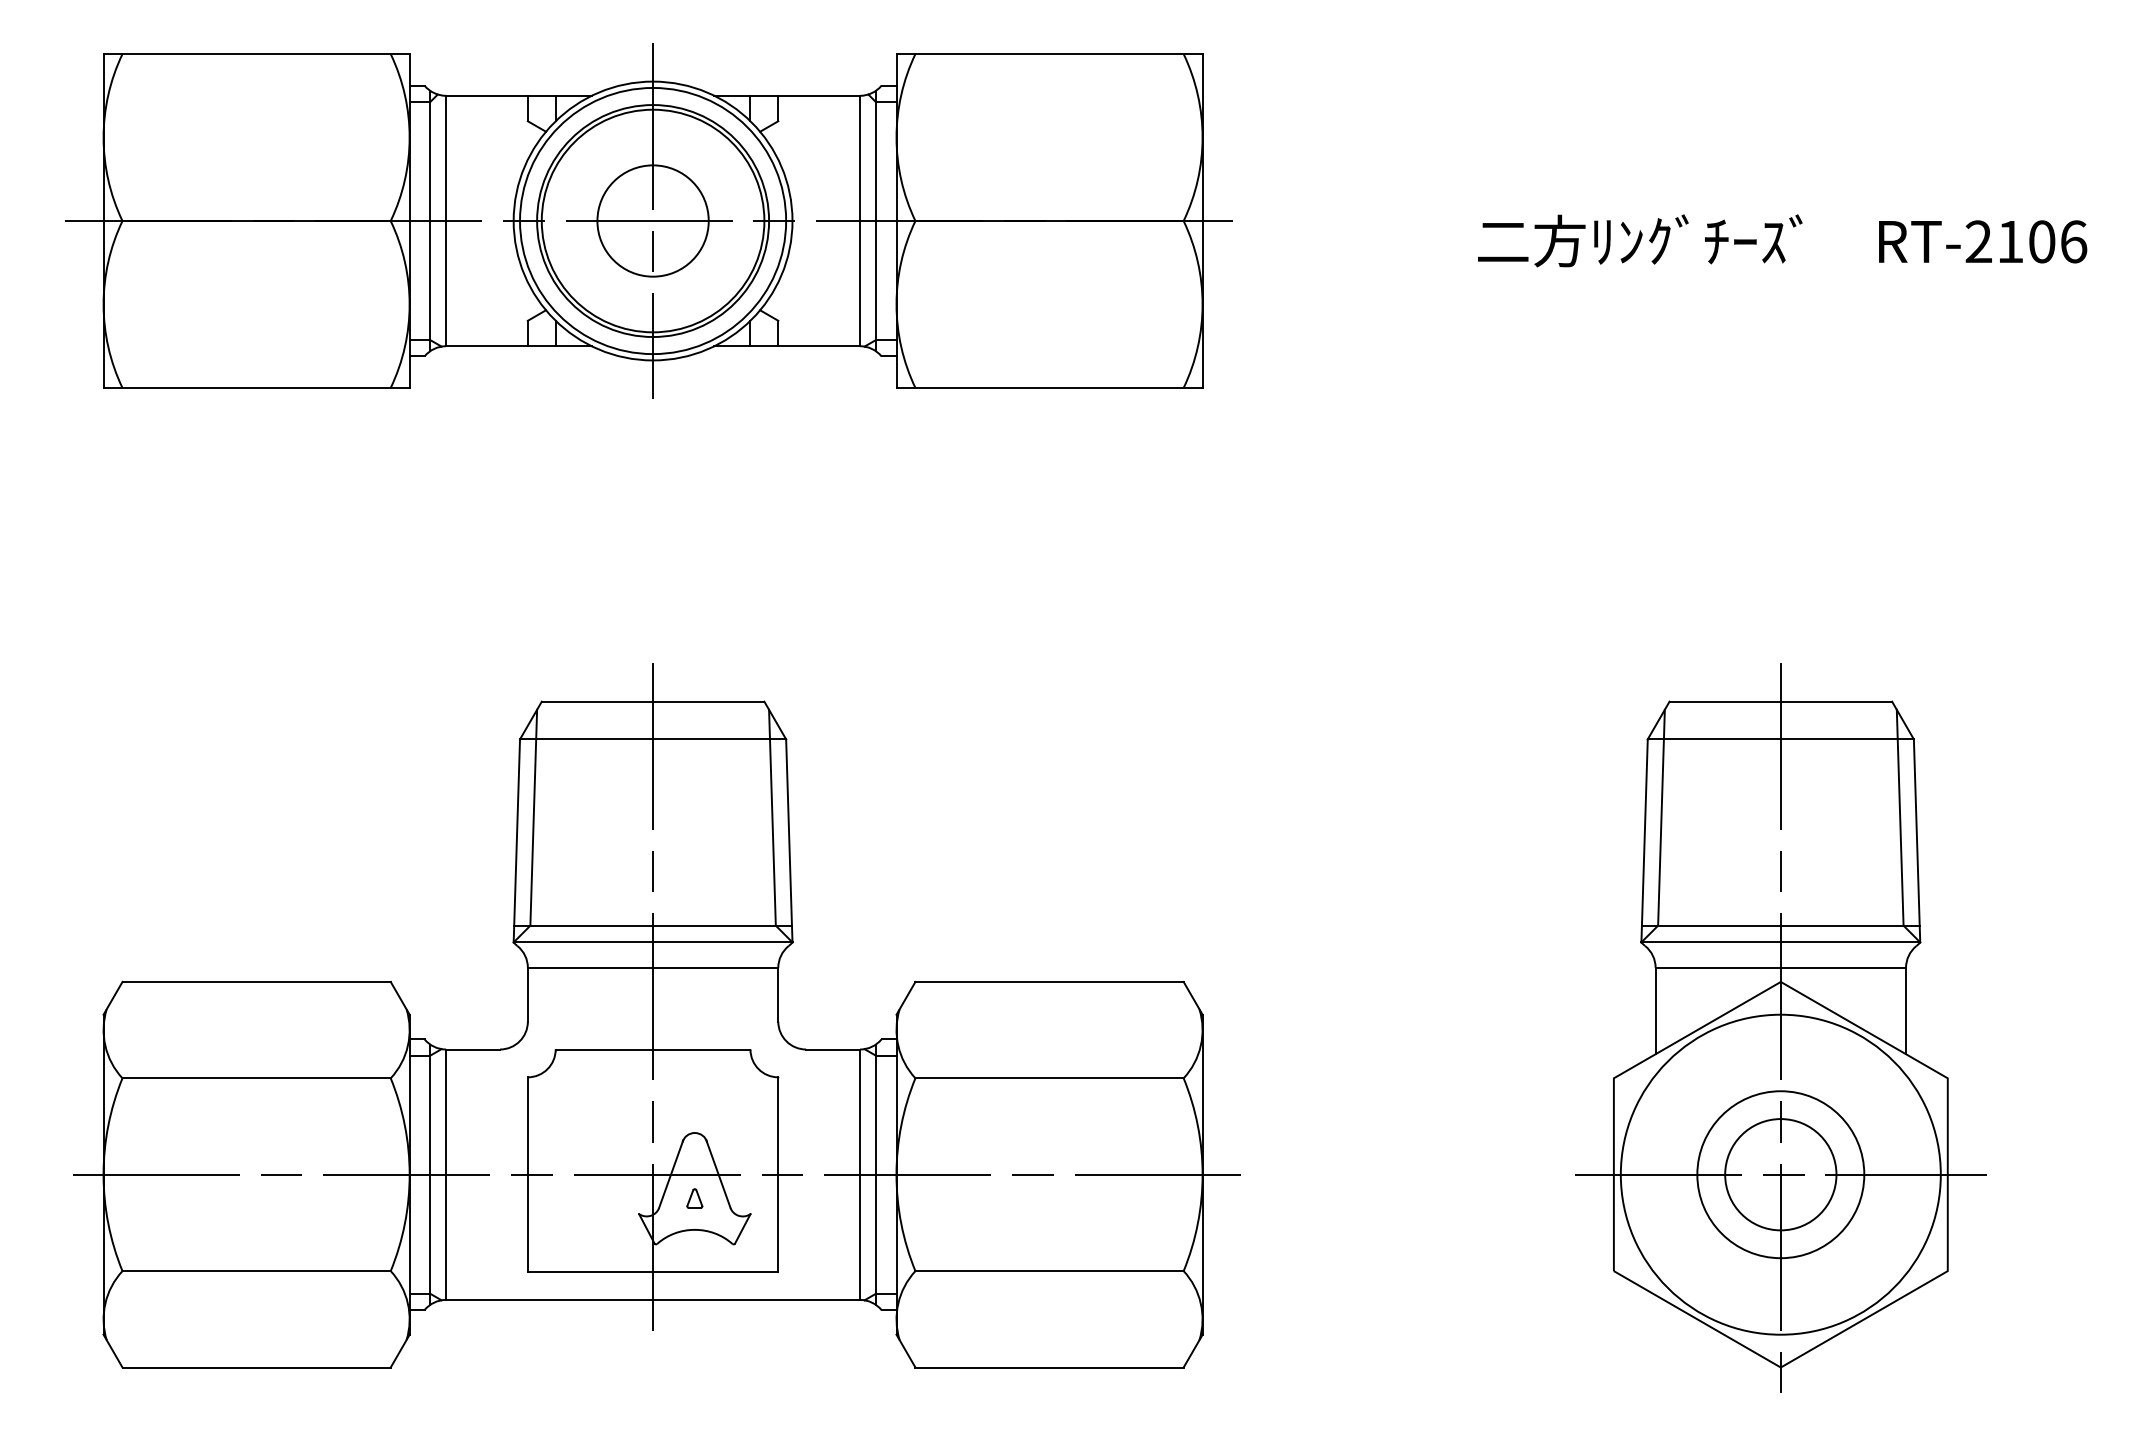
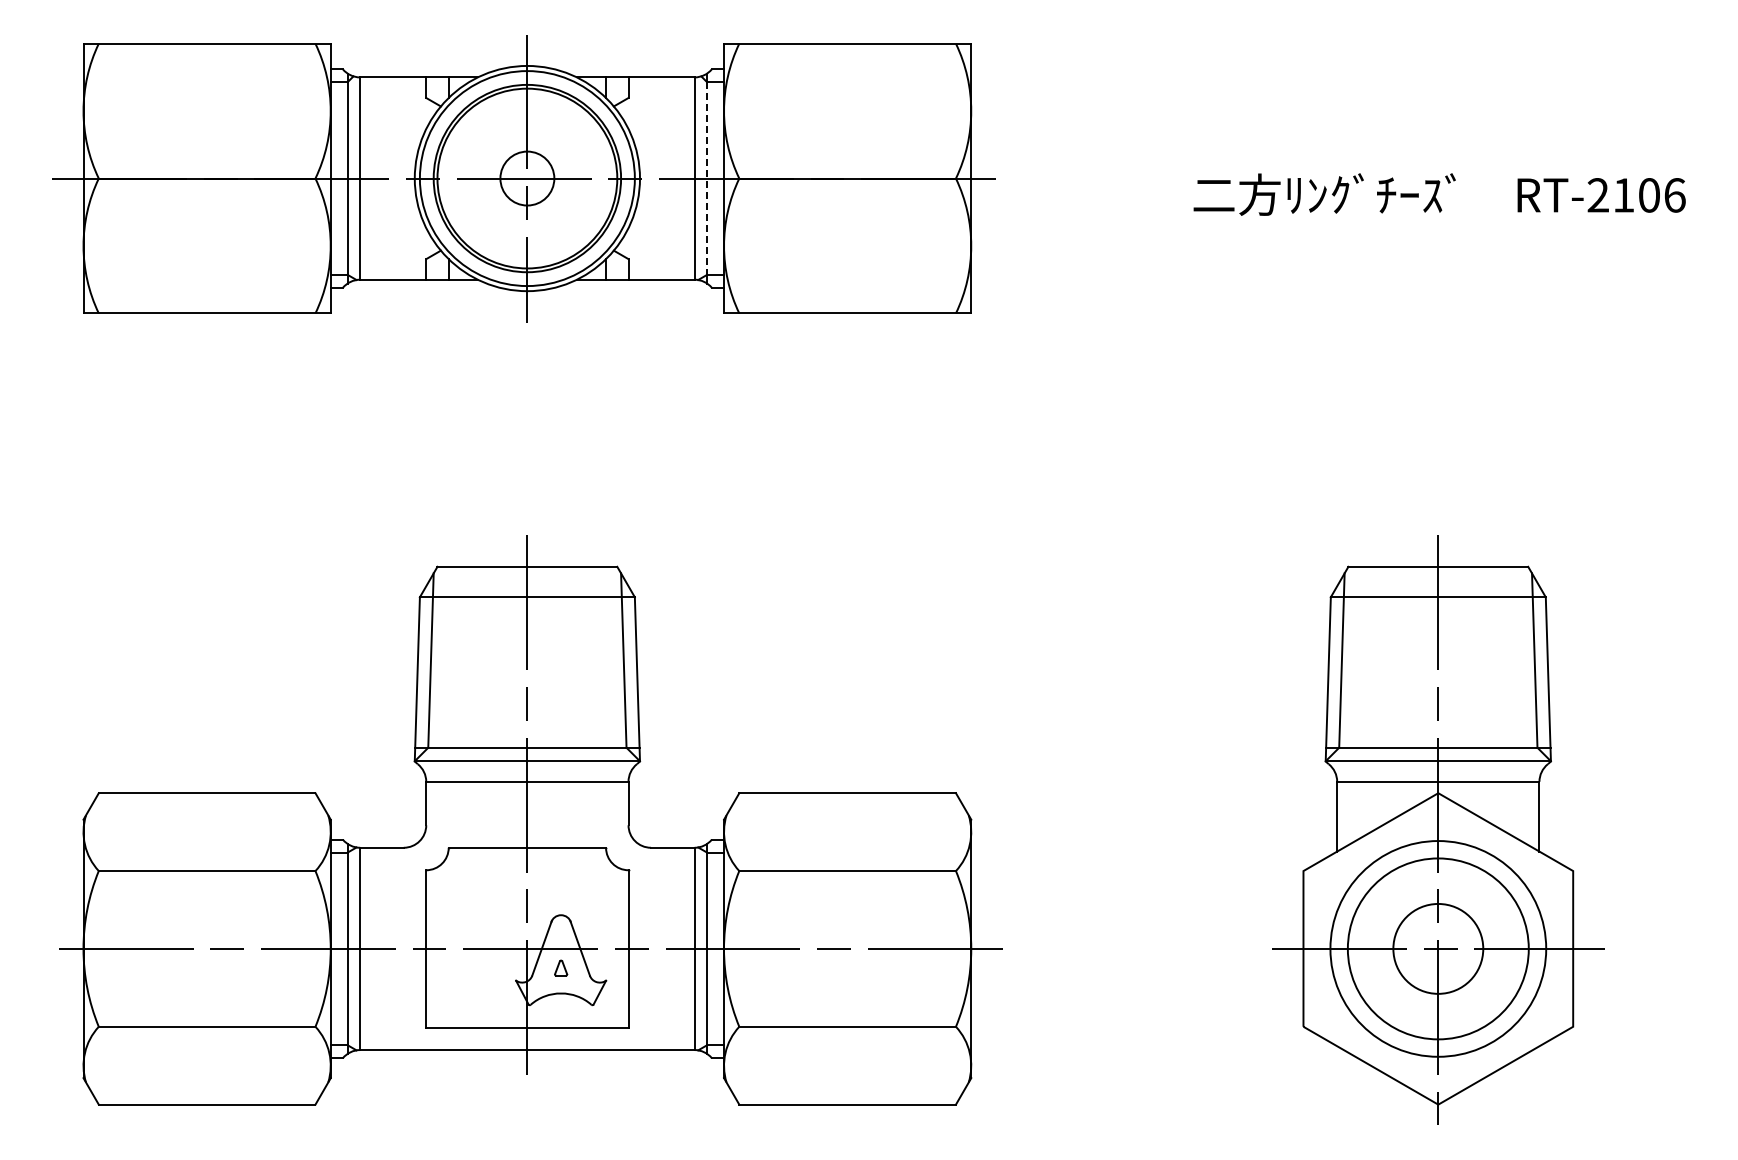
circle: (653, 220) -> (527, 178), size x0.6
line: (876, 222) -> (707, 179), solid -> dashed
circle: (1779, 1174) -> (1437, 948), size x1.6
circle: (1781, 1174) -> (1438, 948), size x0.7

